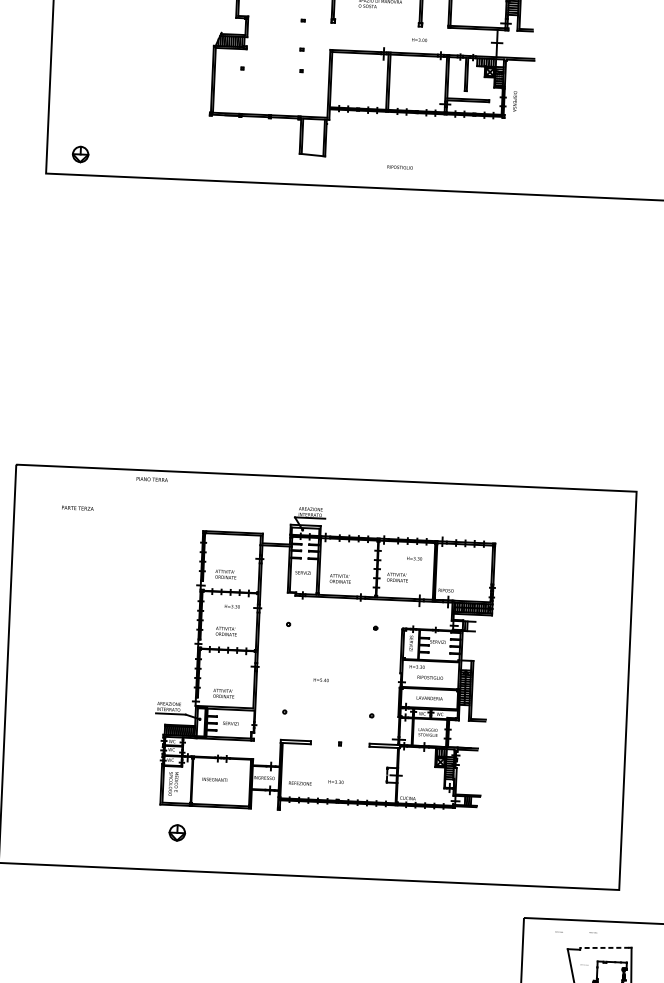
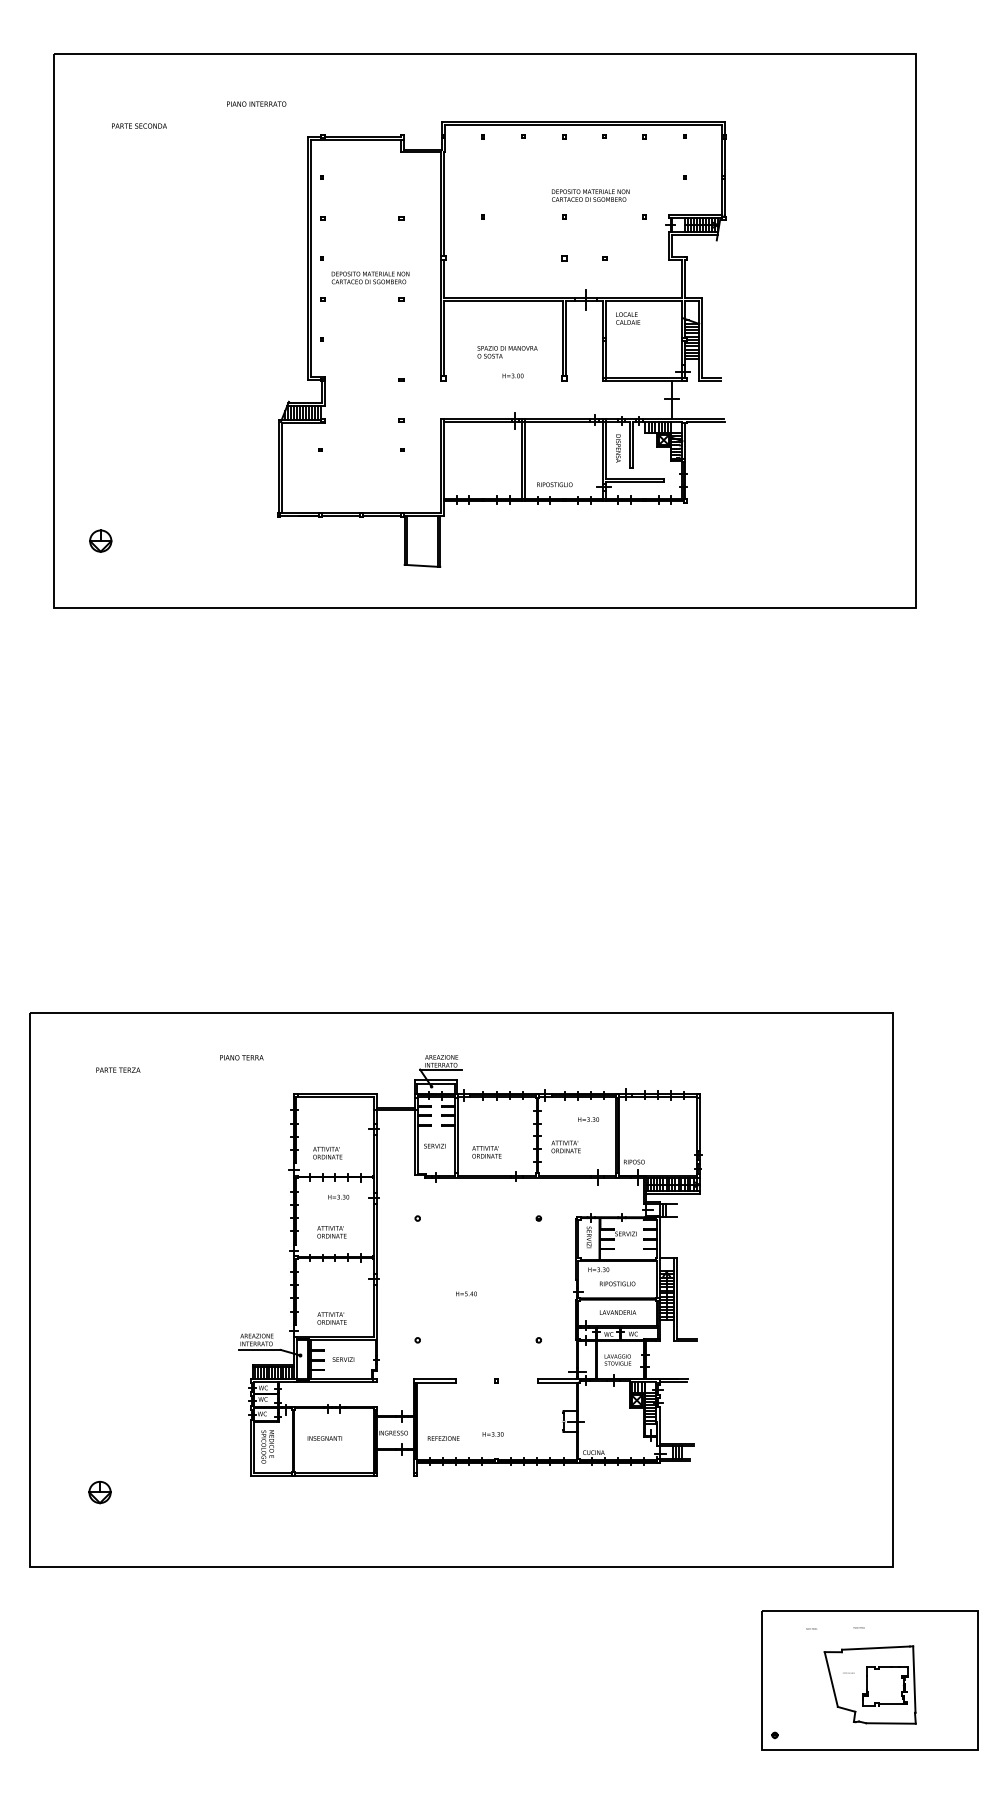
text: (419, 39) -> (512, 375), moved
text: (515, 101) -> (618, 448), moved
part: (80, 154) -> (100, 540), moved
text: (399, 167) -> (554, 484), moved
text: (152, 479) -> (241, 1057), moved
part: (176, 832) -> (99, 1492), moved
line: (604, 948) -> (875, 1648), dashed -> solid

